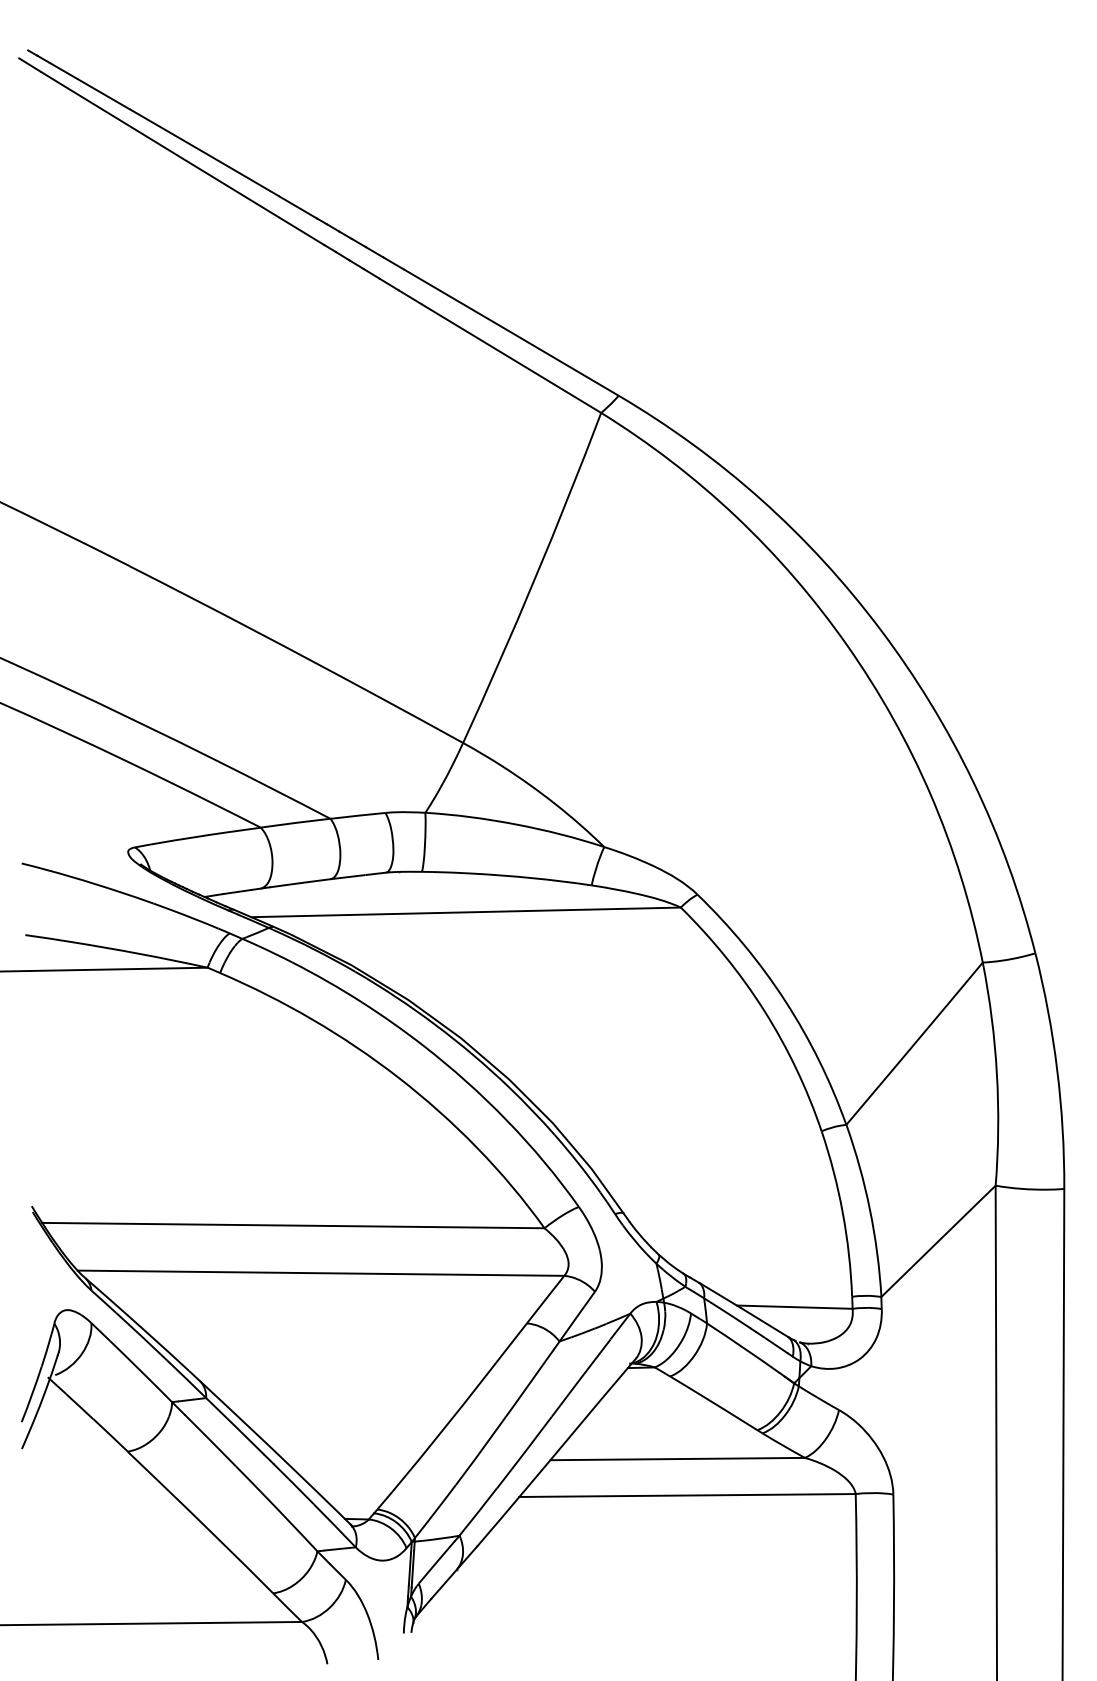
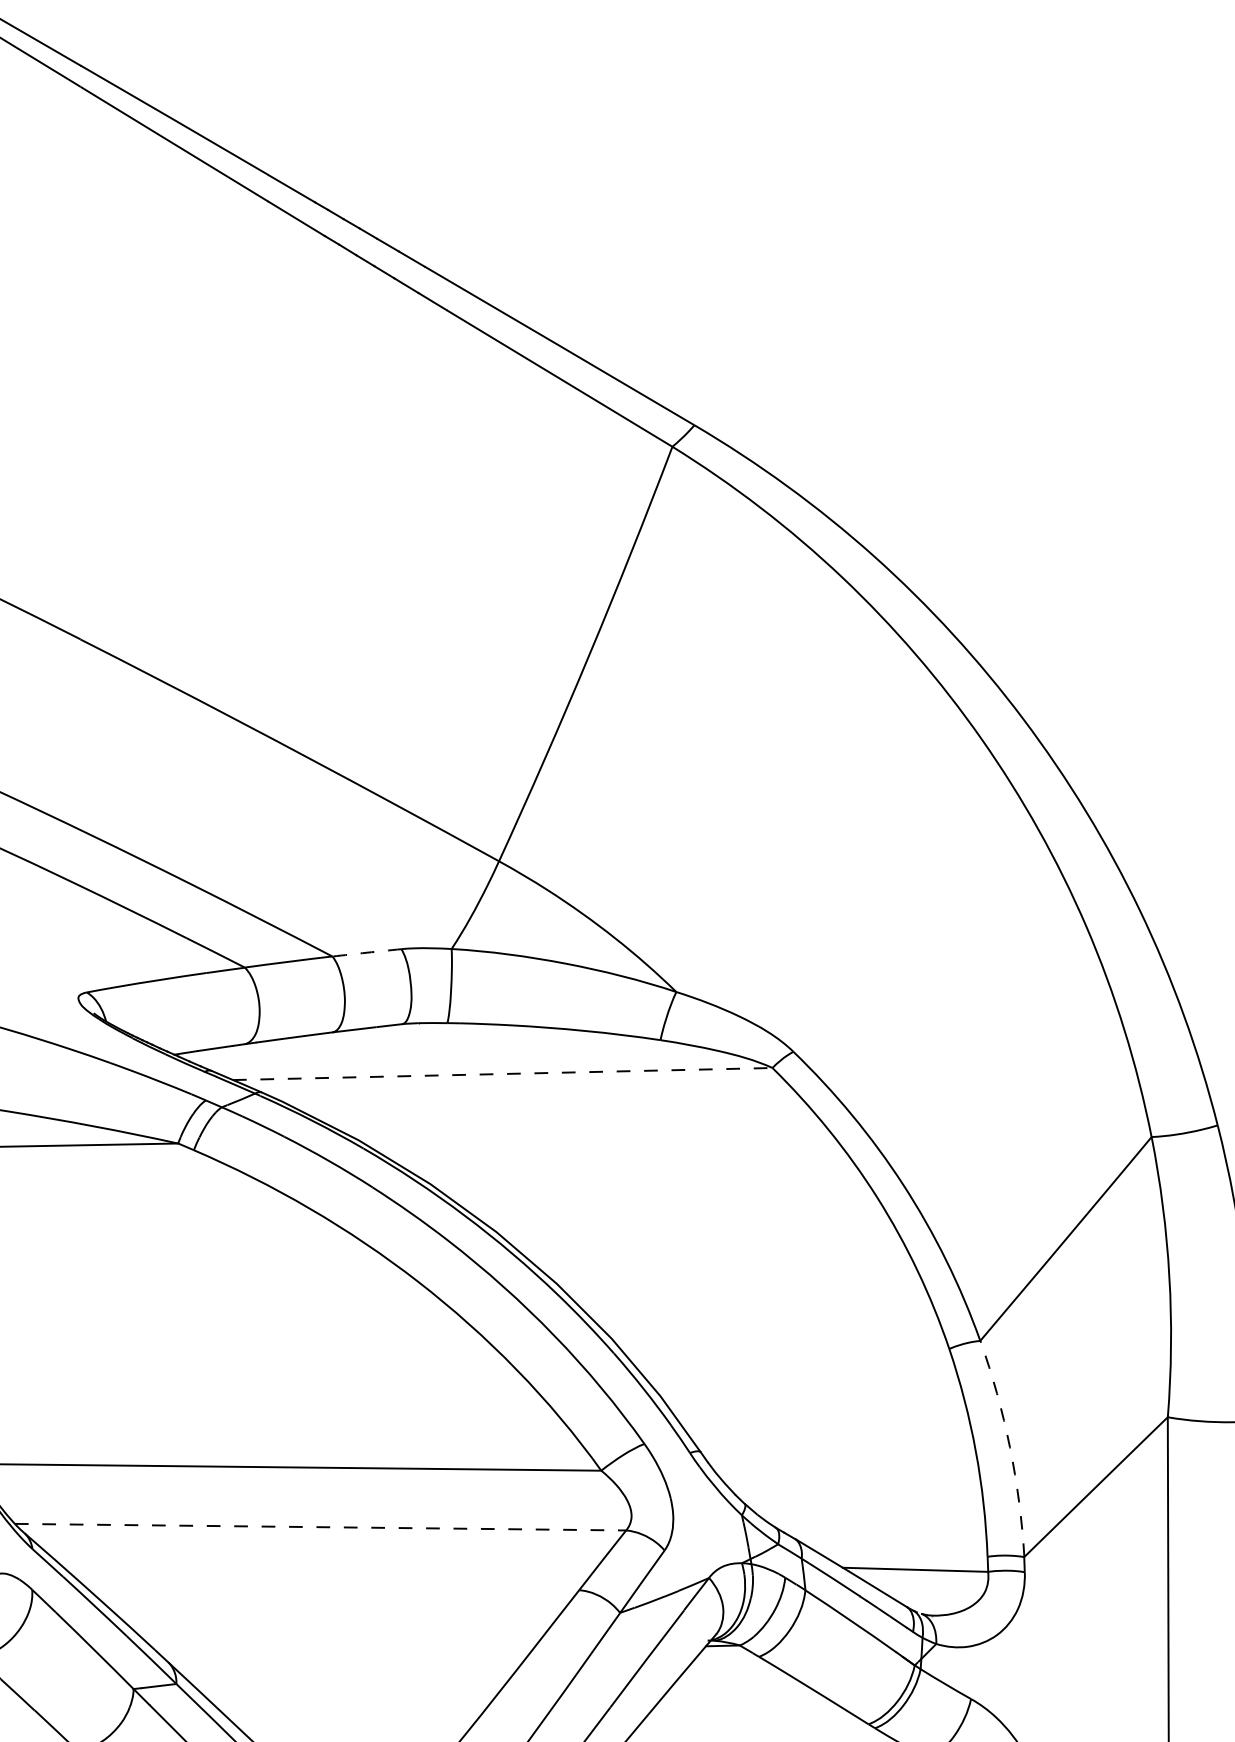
arc: (357, 815) -> (366, 952), solid -> dashed
line: (466, 912) -> (503, 1074), solid -> dashed
arc: (869, 1209) -> (1009, 1447), solid -> dashed
line: (321, 1273) -> (321, 1527), solid -> dashed

